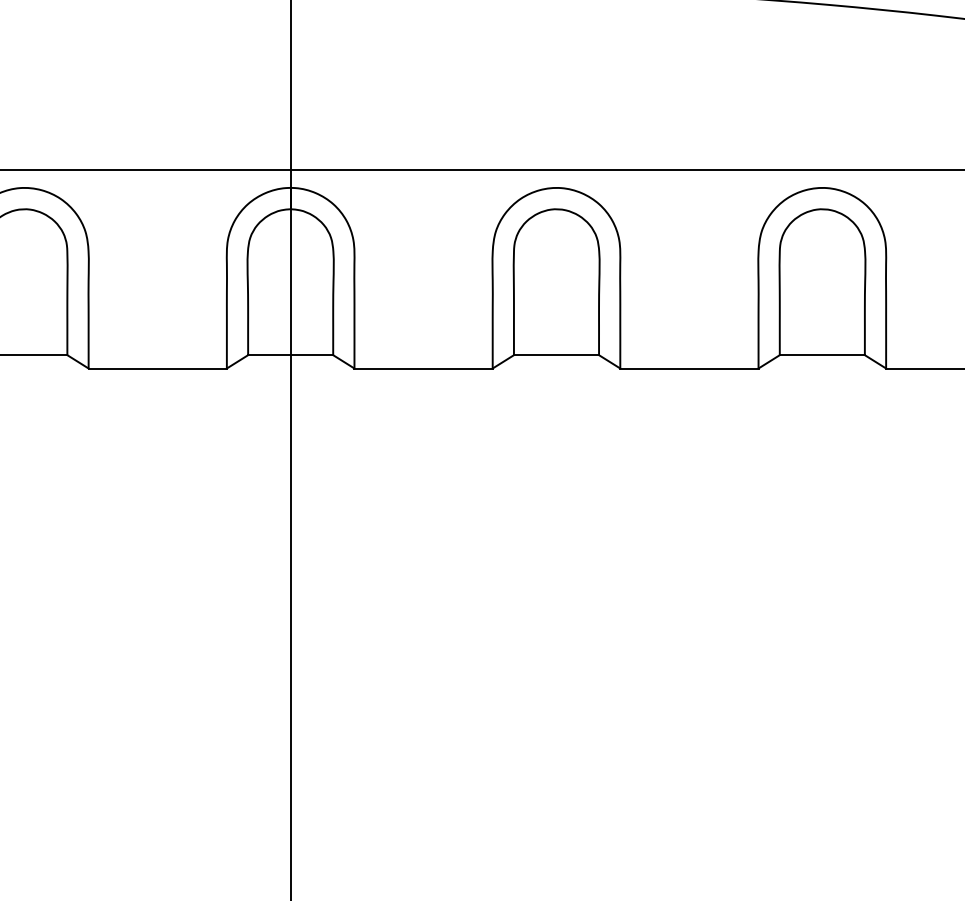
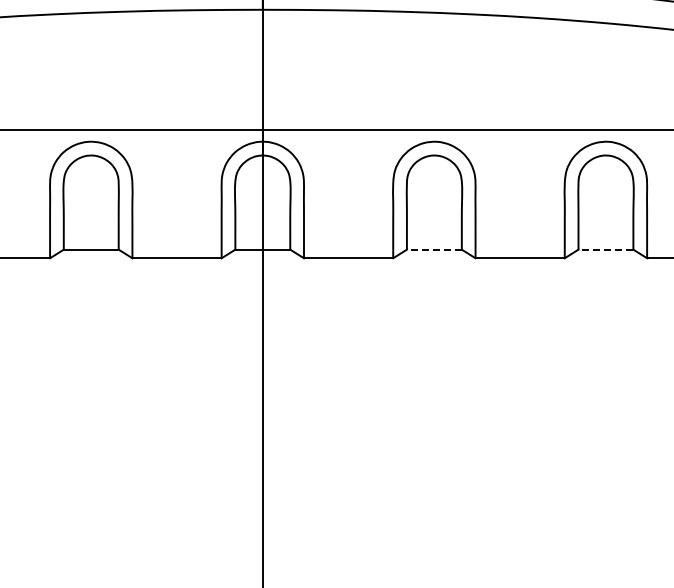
line: (555, 354) -> (433, 249), solid -> dashed
line: (821, 354) -> (605, 249), solid -> dashed

